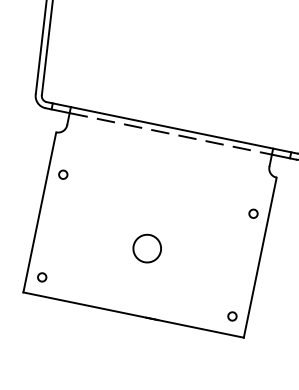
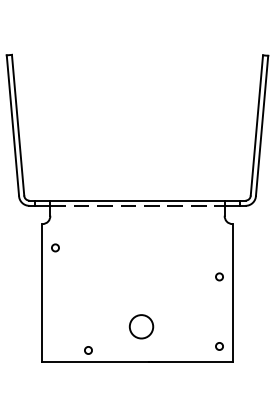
circle: (63, 174) -> (55, 247), moved
circle: (253, 213) -> (219, 276), moved
circle: (147, 248) -> (141, 326), moved
circle: (42, 277) -> (88, 350), moved

